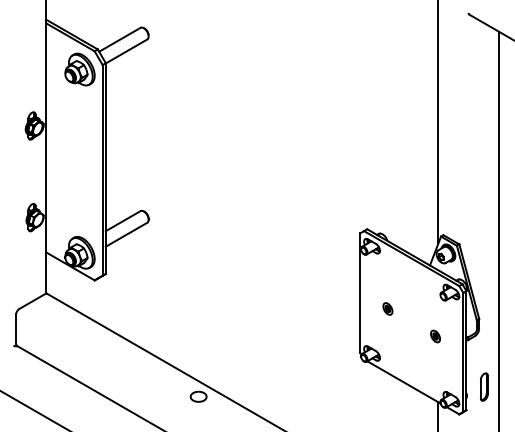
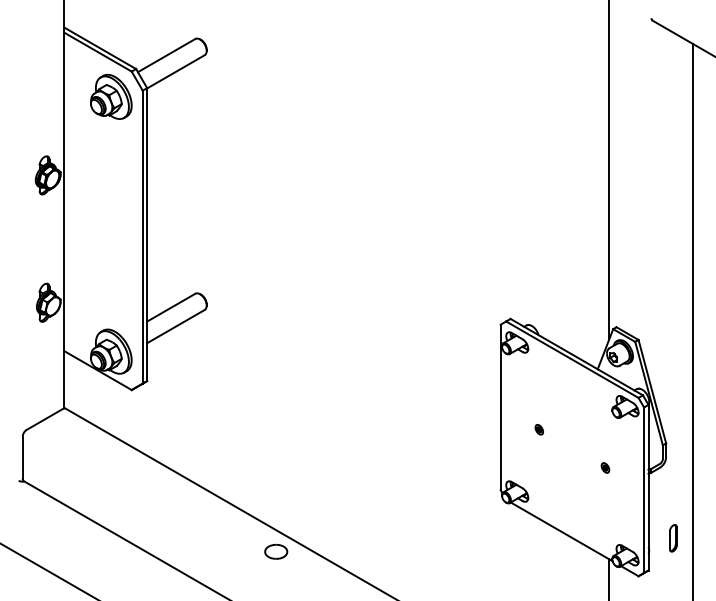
part: (387, 308) -> (538, 429), size x0.6
part: (435, 336) -> (605, 468), size x0.6
part: (484, 386) -> (673, 537), size x0.7

